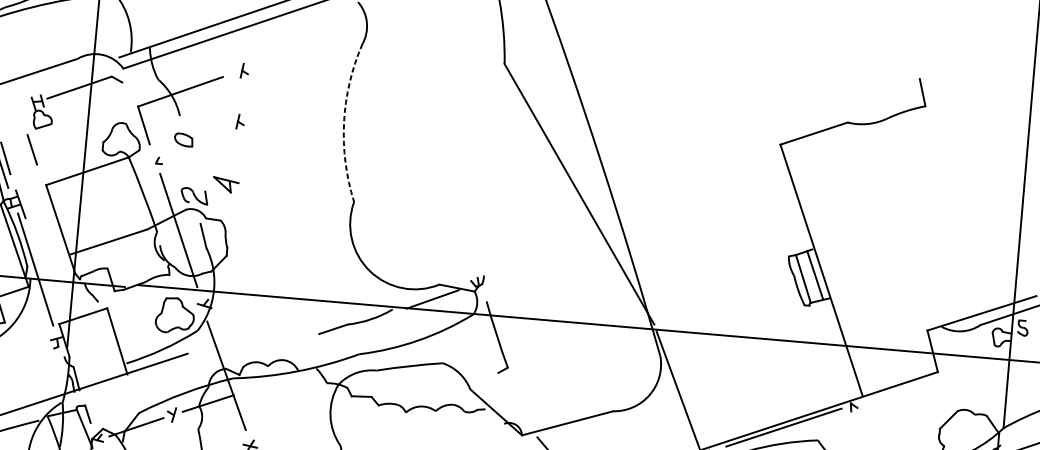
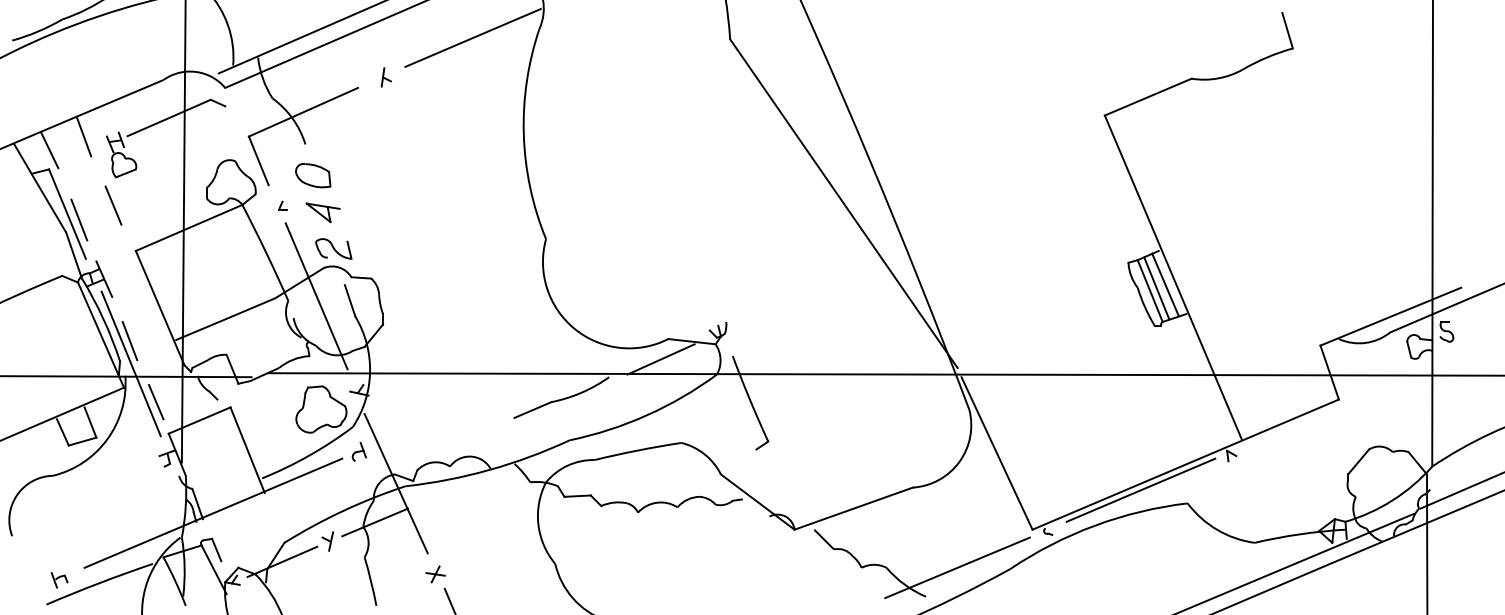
line: (311, 46) -> (472, 37), added
line: (14, 96) -> (83, 136), added
part: (239, 121) -> (385, 145), removed
arc: (343, 122) -> (523, 134), dashed -> solid
part: (183, 139) -> (313, 175), size x1.43
part: (225, 184) -> (322, 212), moved
line: (35, 251) -> (129, 340), added
line: (808, 277) -> (1156, 288), added
line: (52, 299) -> (156, 402), added
part: (200, 349) -> (358, 451), added

